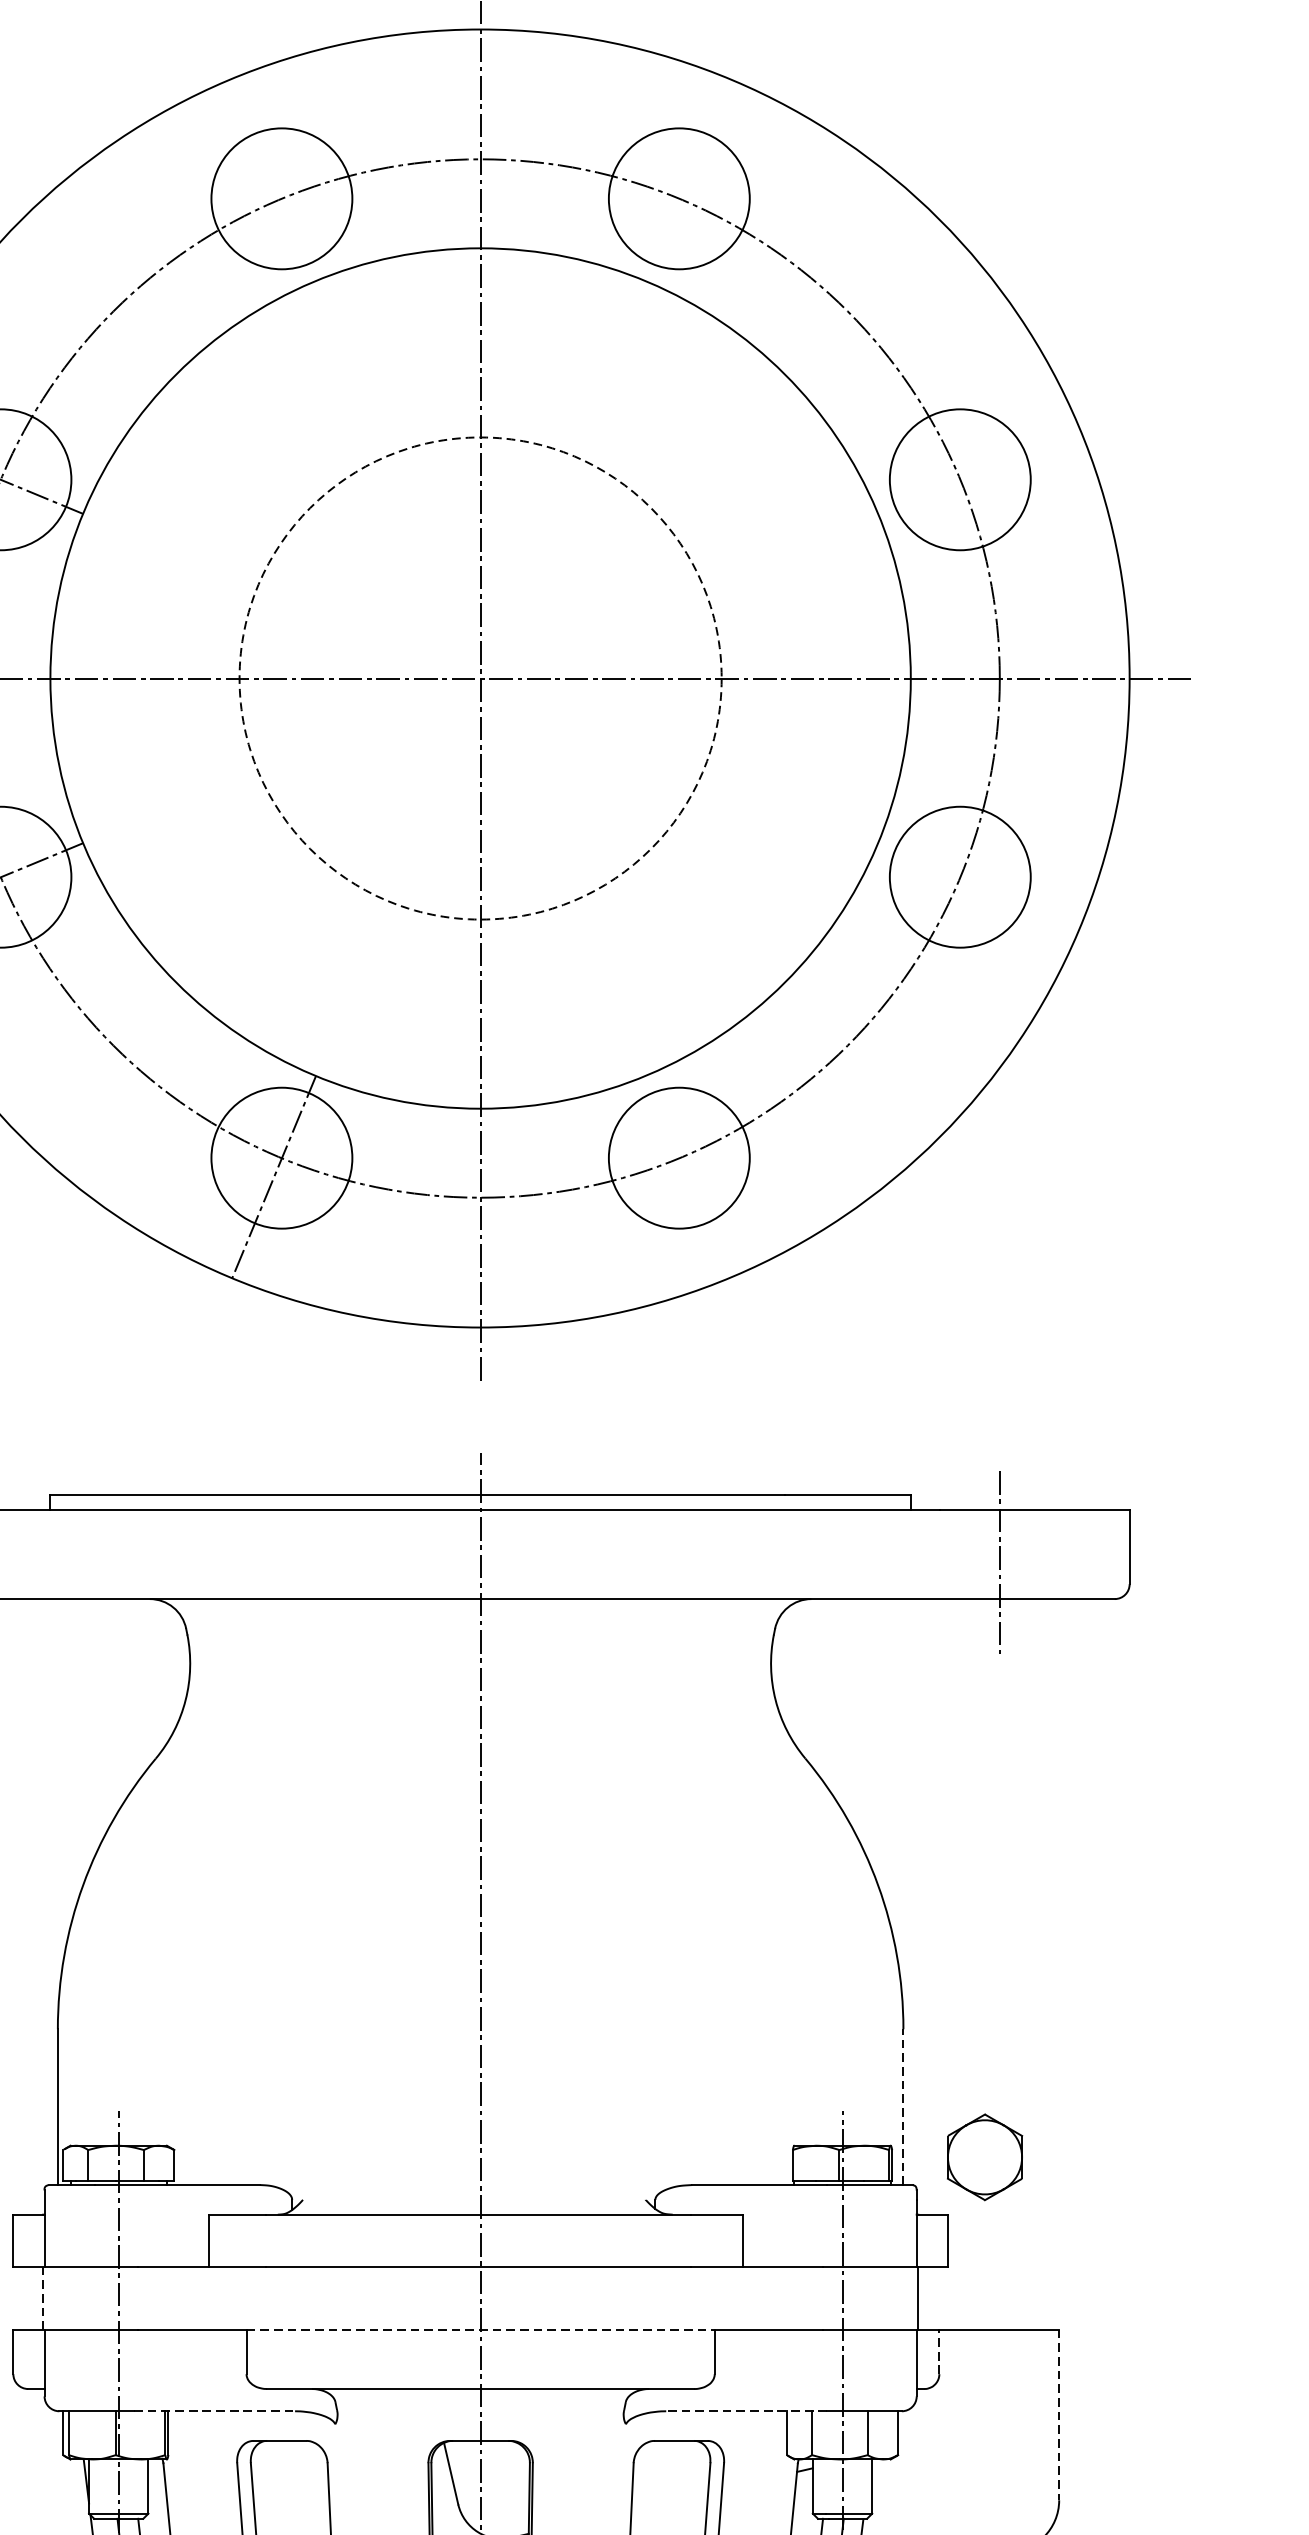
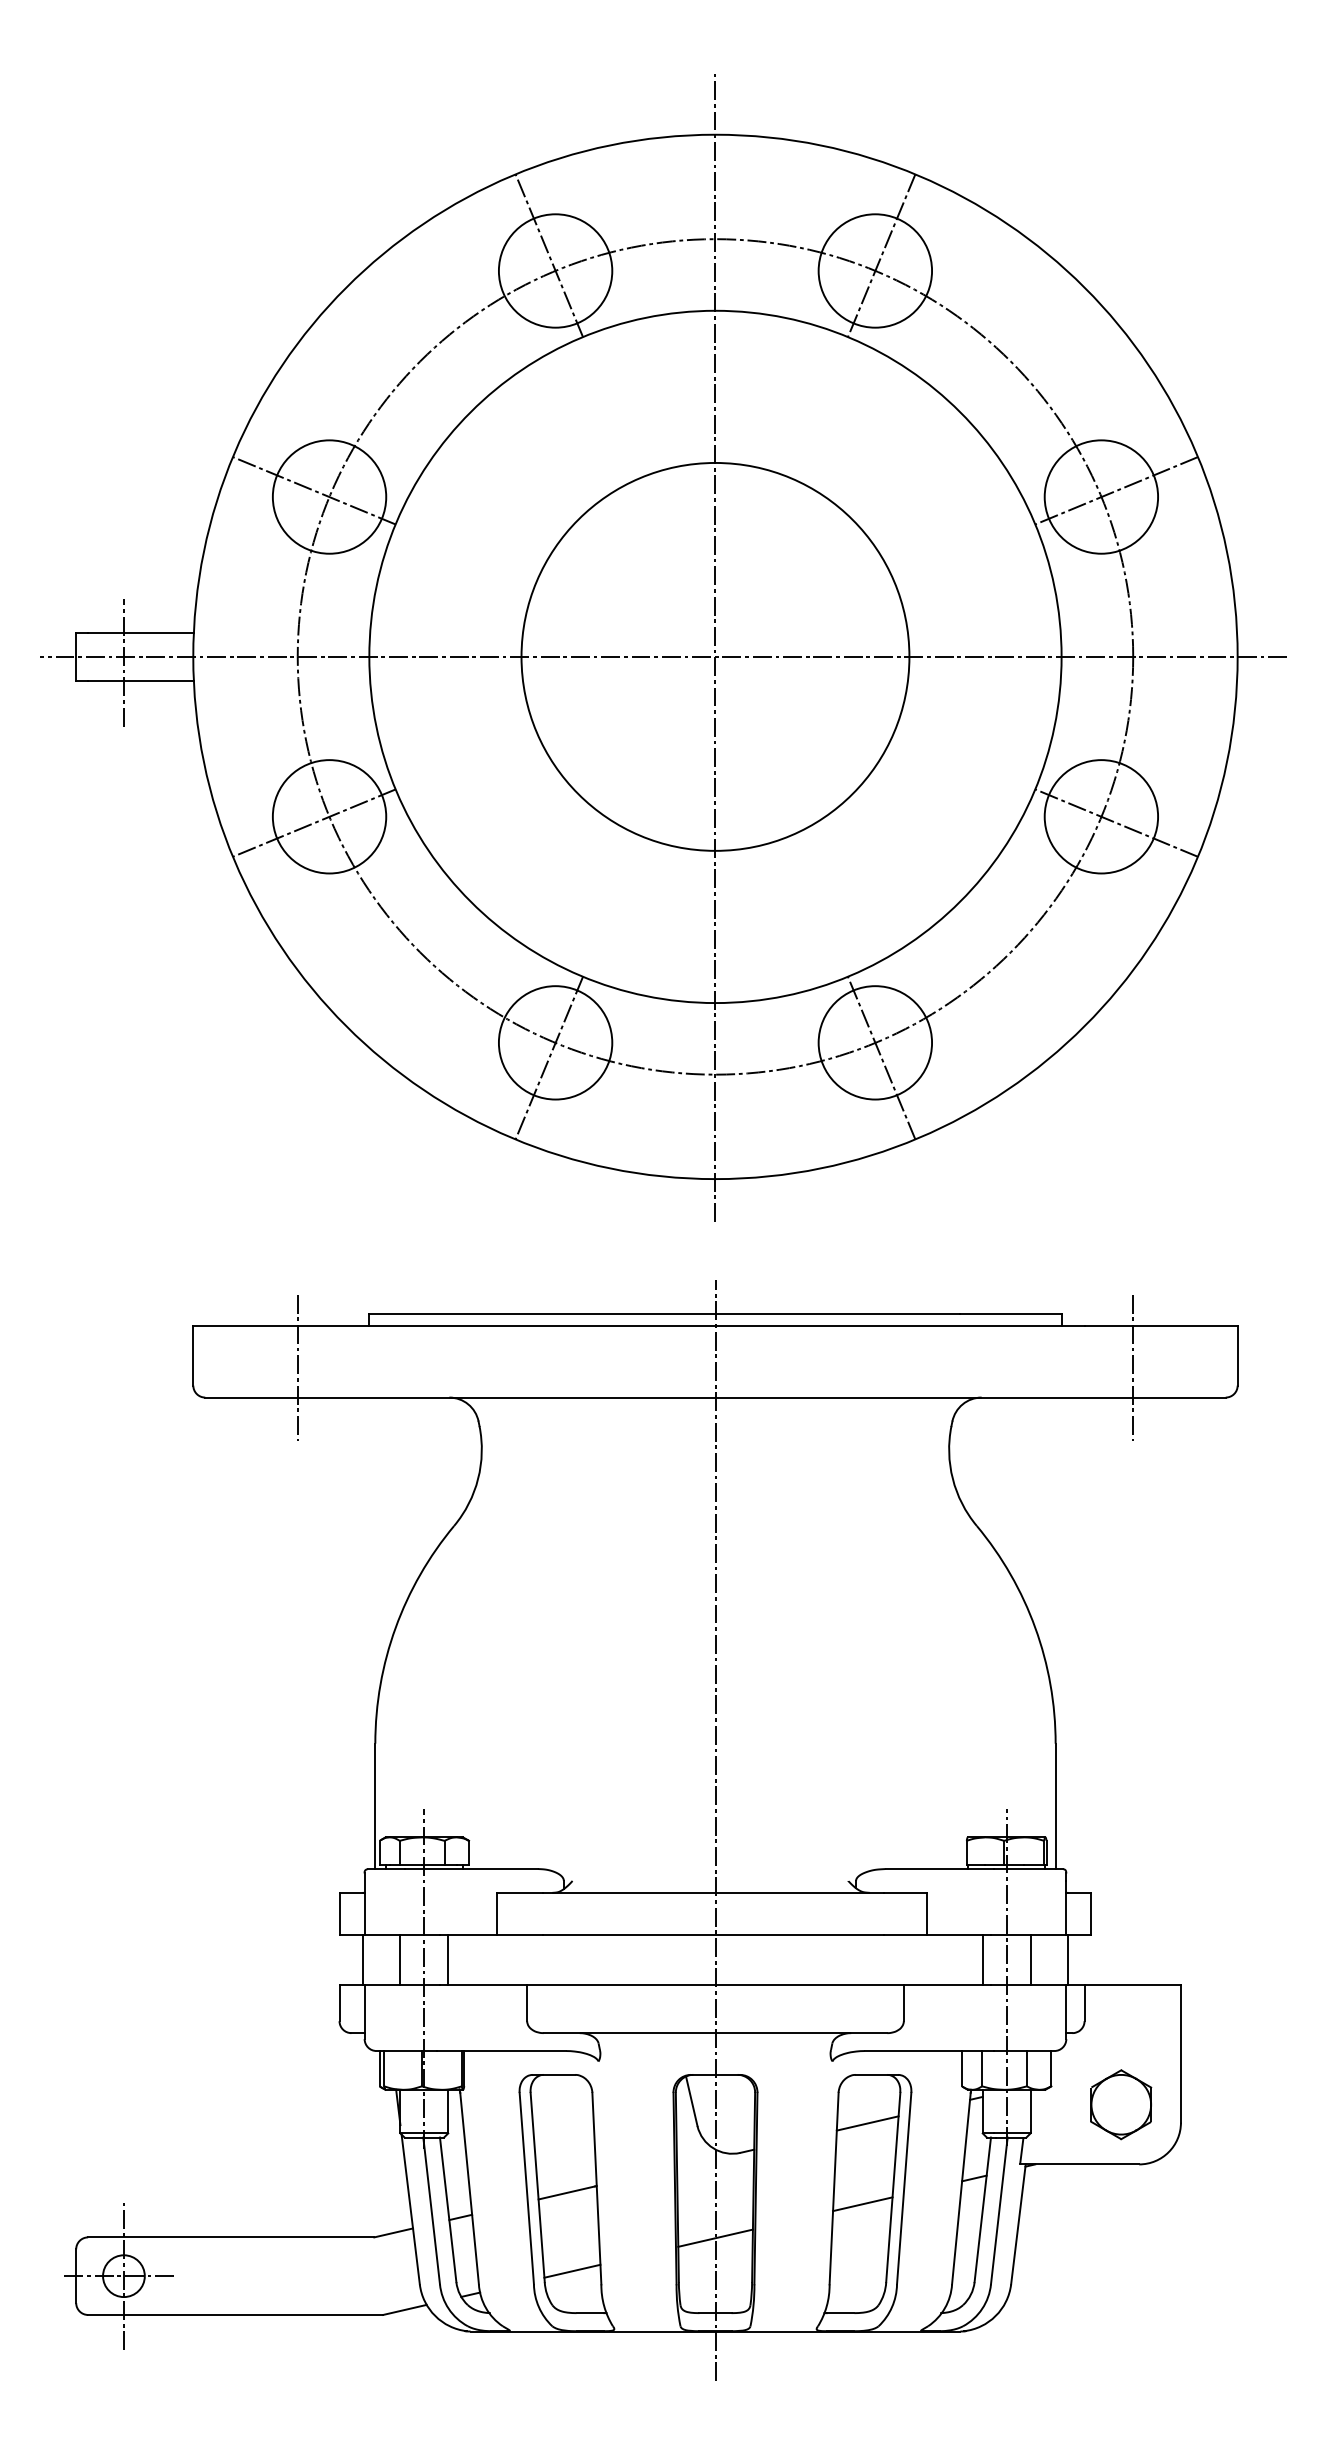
line: (274, 179) -> (549, 255), added
line: (686, 179) -> (881, 255), added
line: (979, 471) -> (1116, 490), added
circle: (480, 677) -> (715, 656), dashed -> solid
line: (979, 884) -> (1116, 822), added
line: (686, 1176) -> (881, 1057), added
line: (903, 2107) -> (1055, 1806), dashed -> solid
part: (985, 2157) -> (1121, 2104), moved
line: (89, 2297) -> (400, 1959), added
line: (148, 2297) -> (448, 1959), added
line: (812, 2297) -> (982, 1959), added
line: (872, 2297) -> (1030, 1959), added
line: (43, 2298) -> (363, 1960), dashed -> solid
line: (480, 2329) -> (715, 1985), dashed -> solid
line: (939, 2352) -> (1084, 2003), dashed -> solid
line: (214, 2411) -> (501, 2051), dashed -> solid
line: (746, 2411) -> (929, 2051), dashed -> solid
line: (1058, 2415) -> (1180, 2054), dashed -> solid
line: (669, 2501) -> (867, 2123), added

